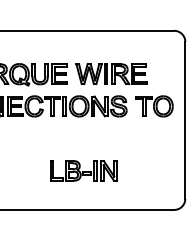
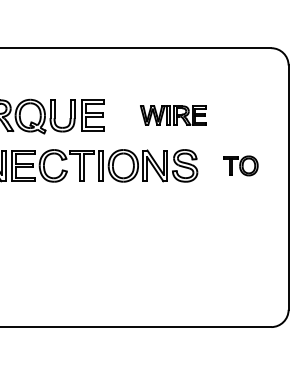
part: (111, 73) -> (173, 114), size x0.6
part: (154, 106) -> (240, 166), size x0.6
part: (83, 170) -> (130, 265), removed

